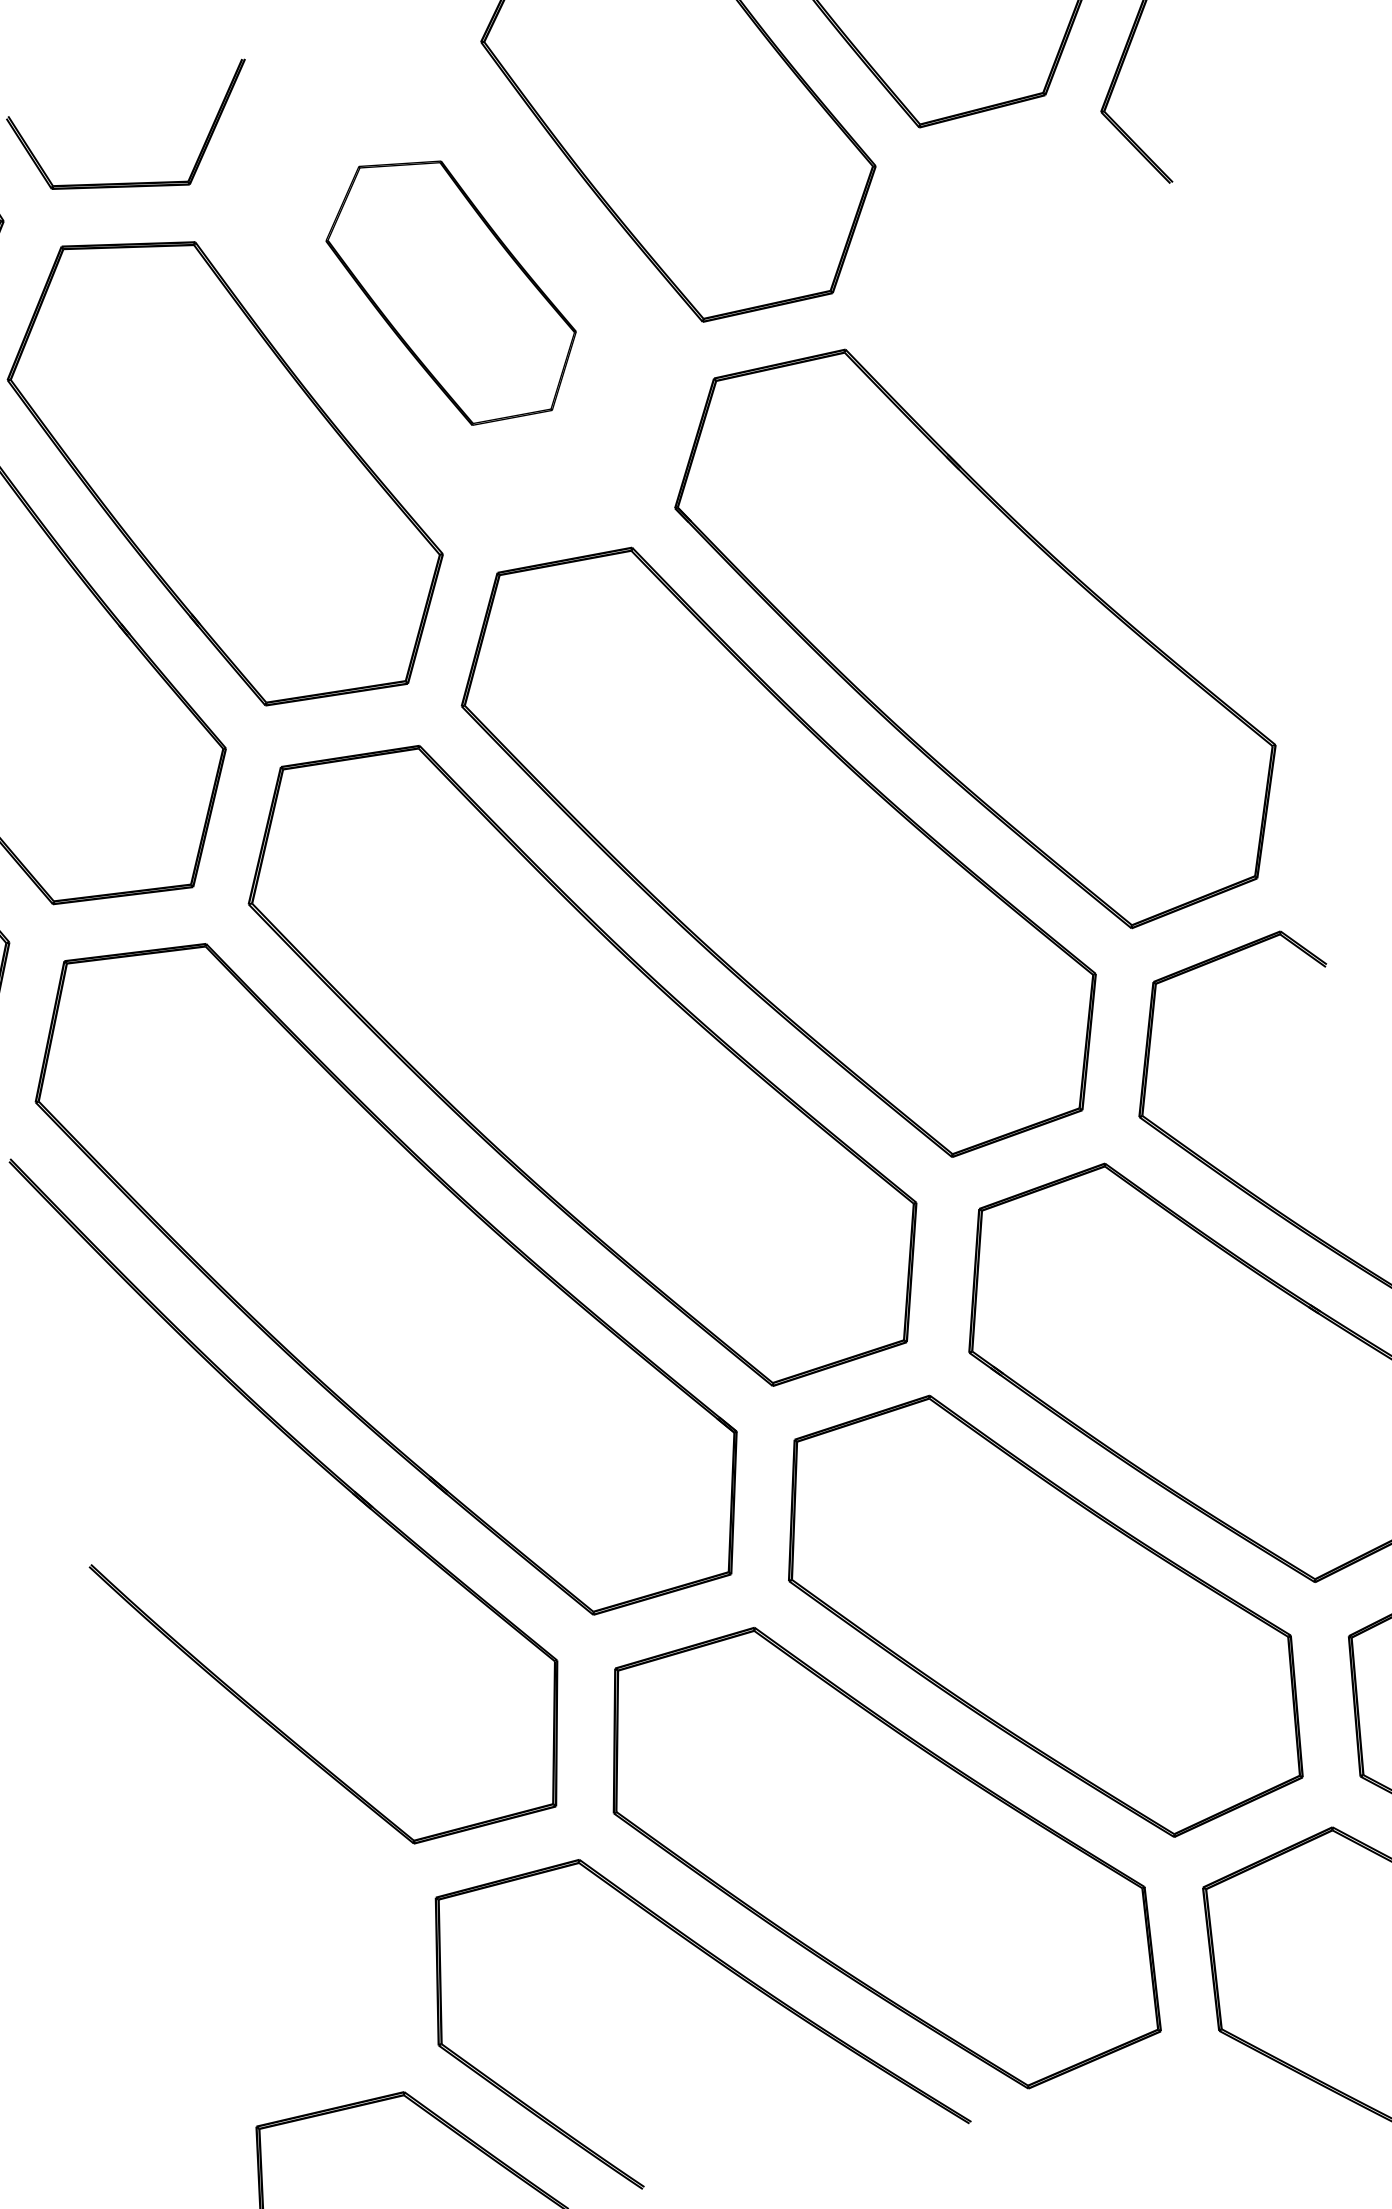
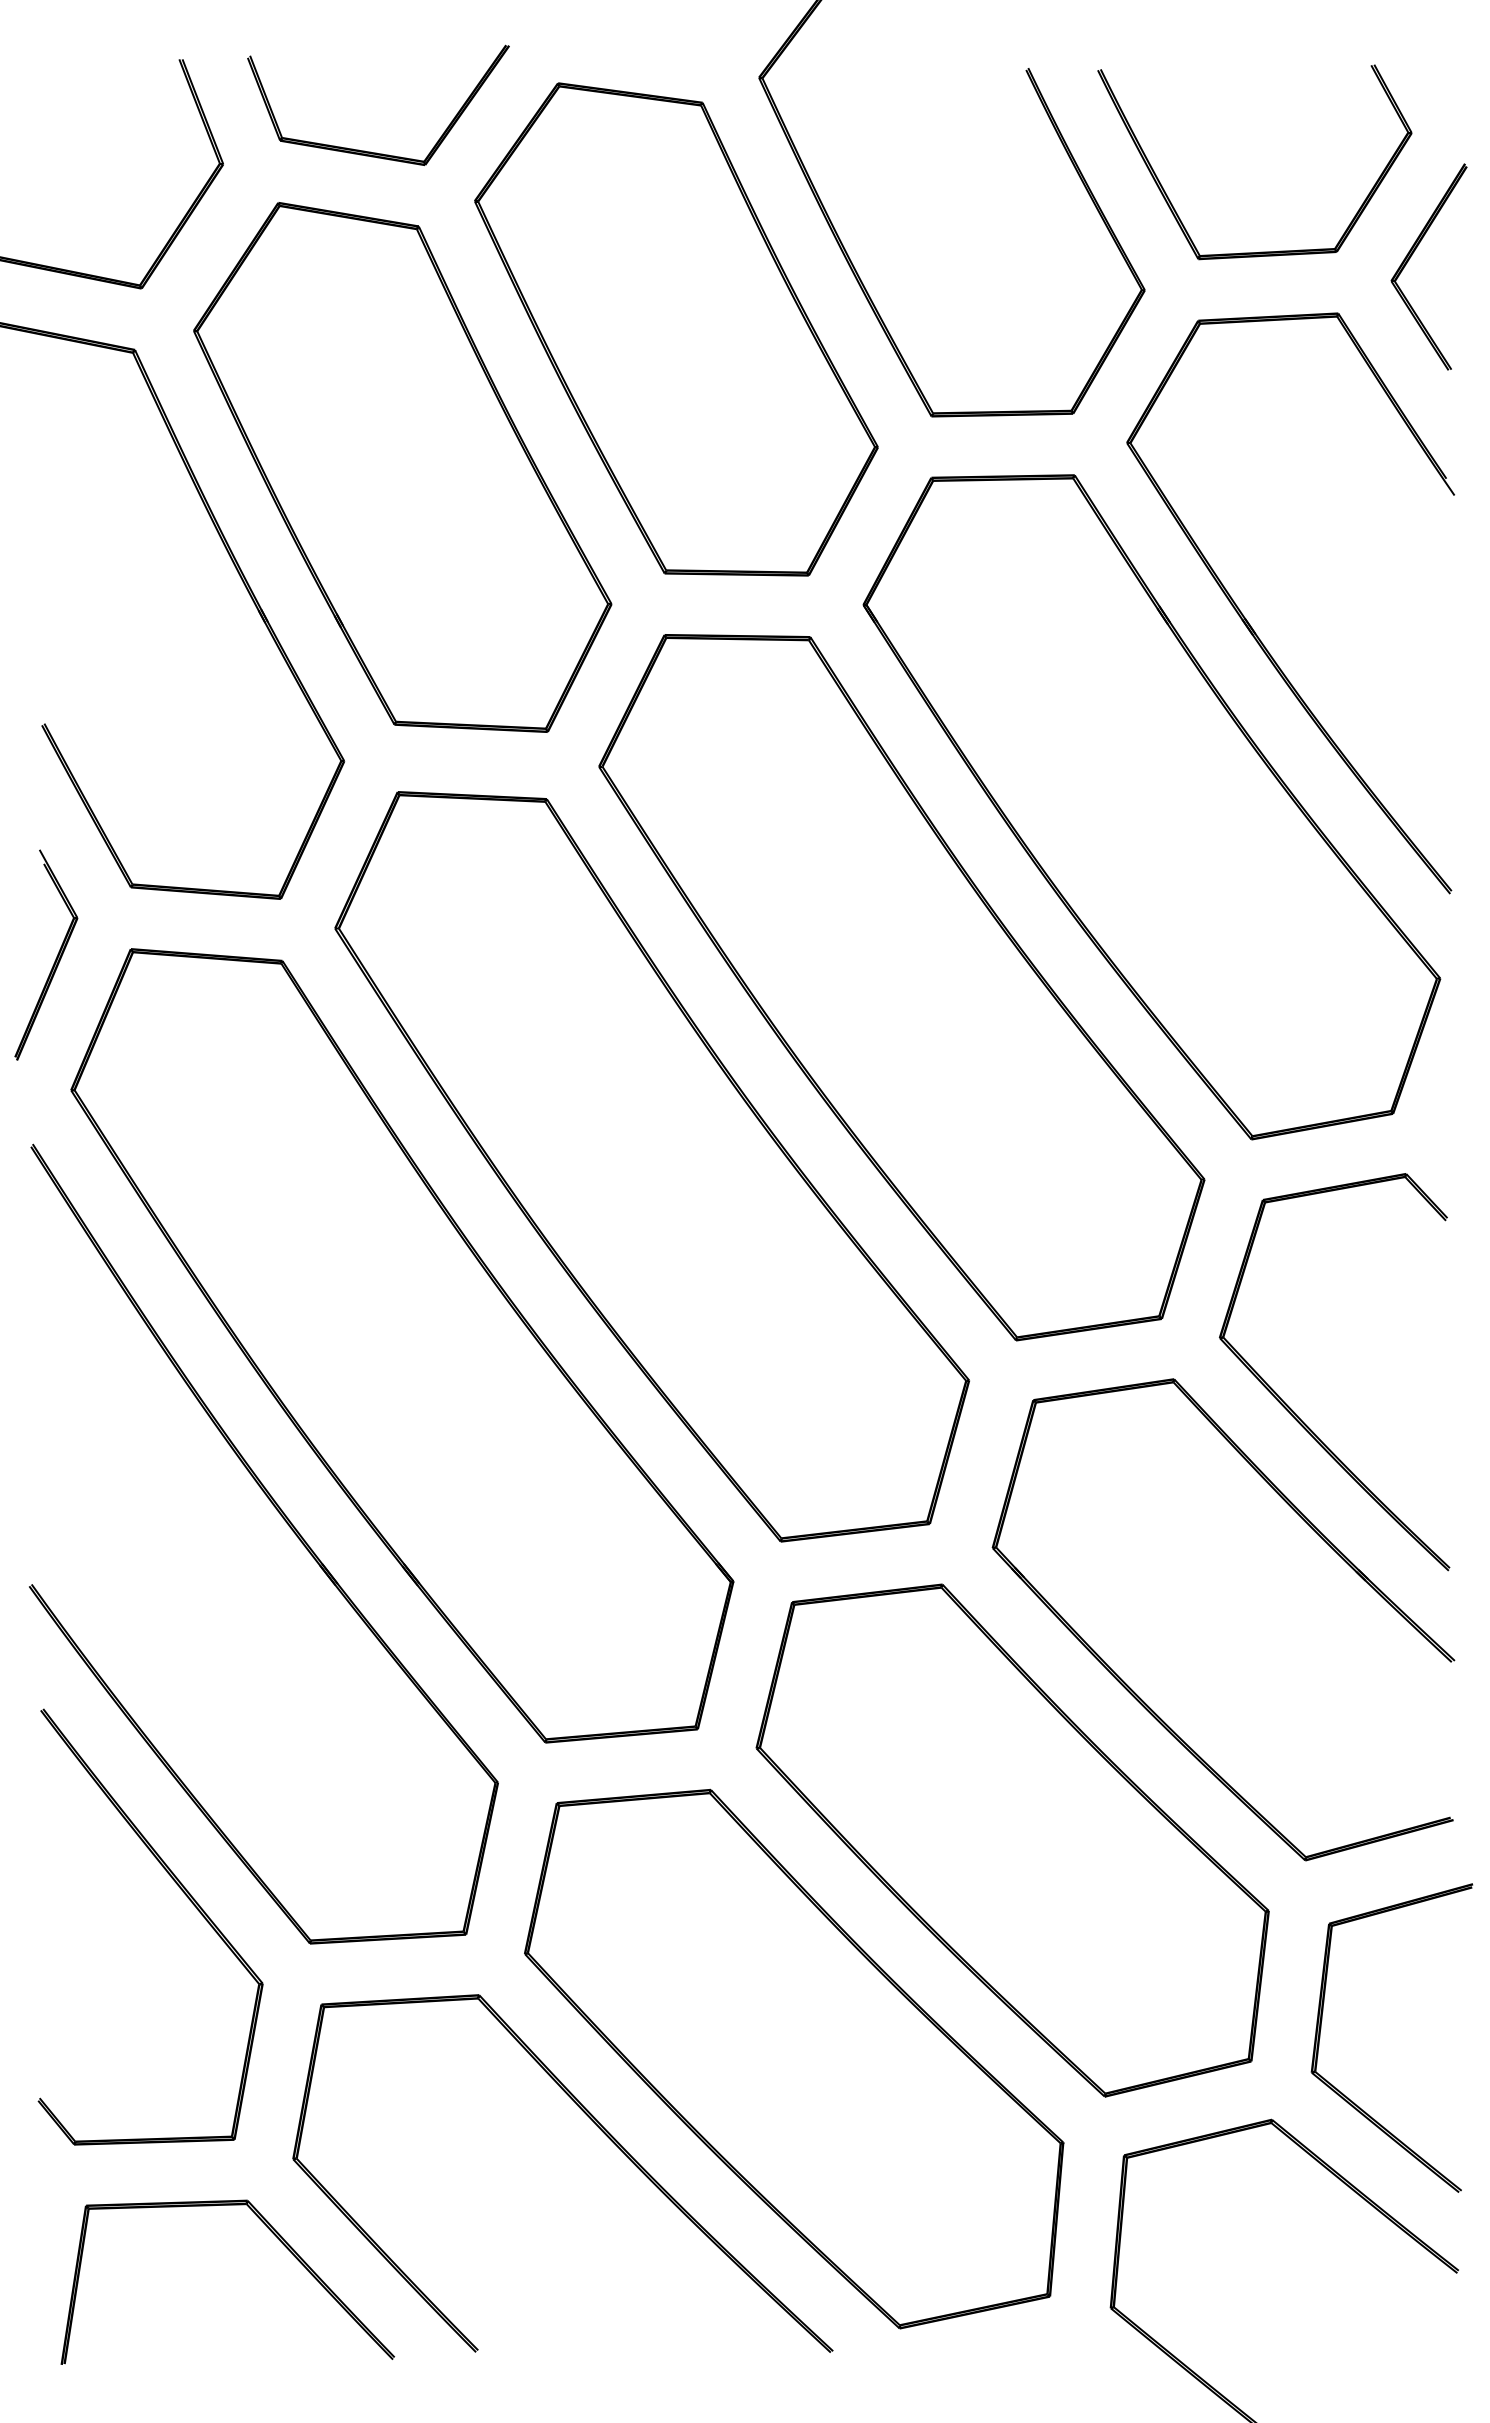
part: (451, 289) -> (676, 329), size x1.67
part: (1037, 456) -> (1252, 627), added
part: (293, 1825) -> (188, 1899), added

